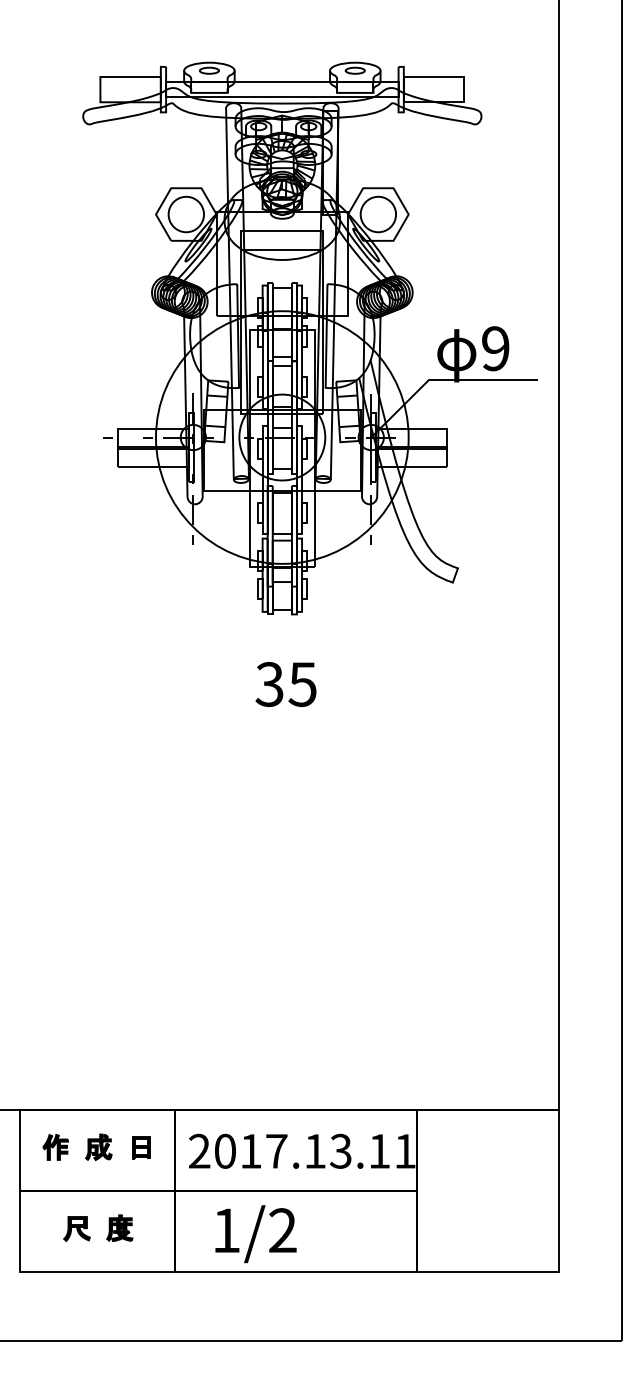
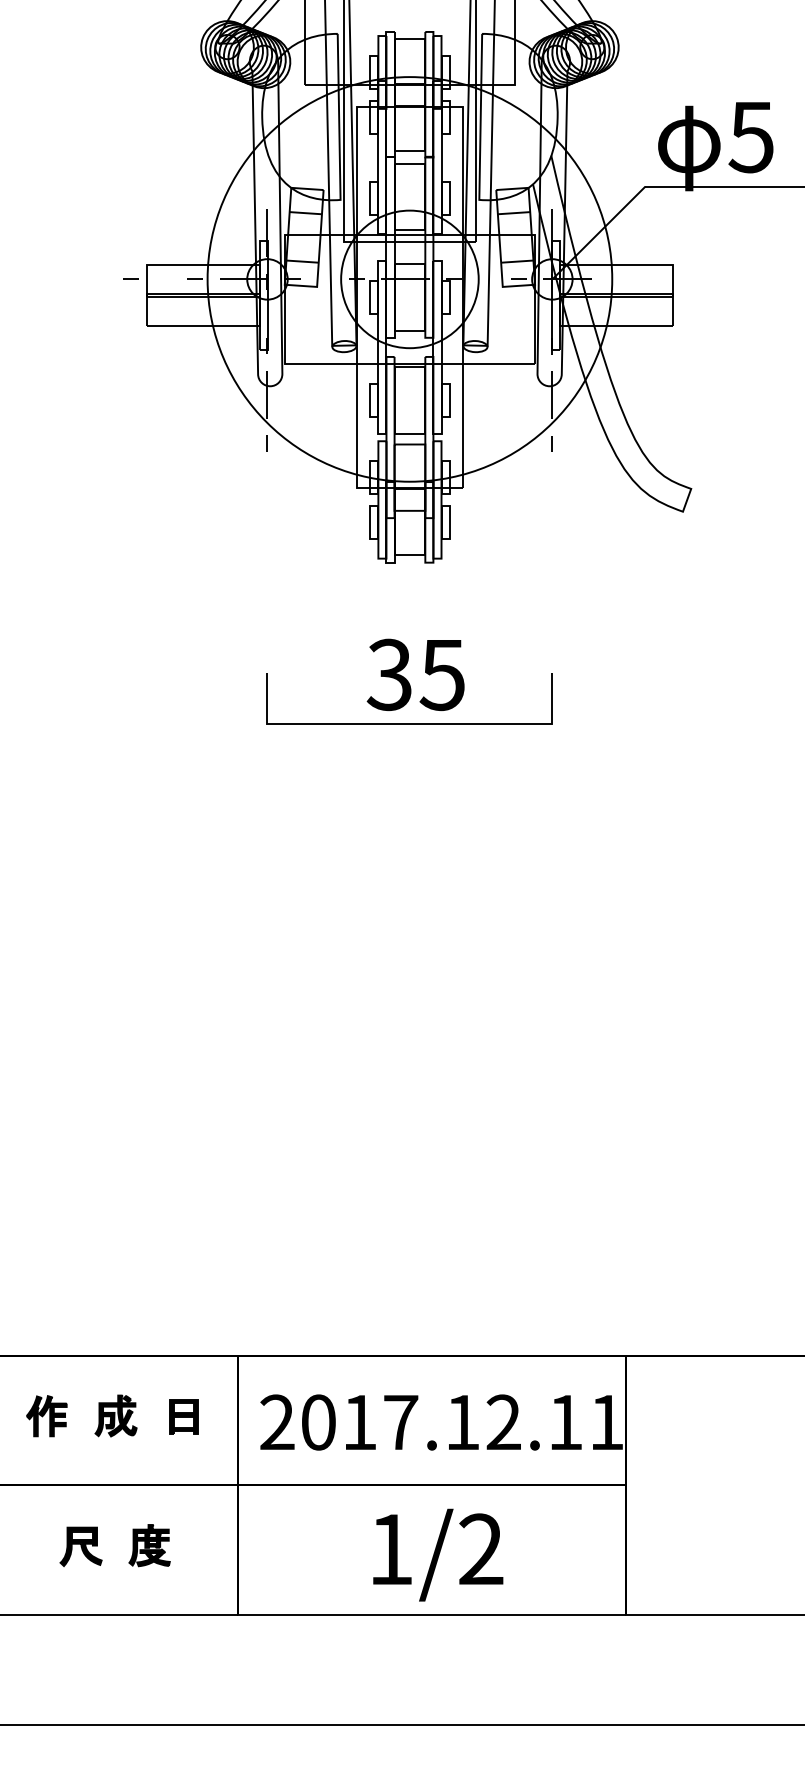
text: (495, 348) -> (751, 136), 9 -> 5
line: (281, 714) -> (408, 722), added
text: (340, 1151) -> (503, 1422), 2017.13.11 -> 2017.12.11
text: (255, 1234) -> (437, 1555), moved

